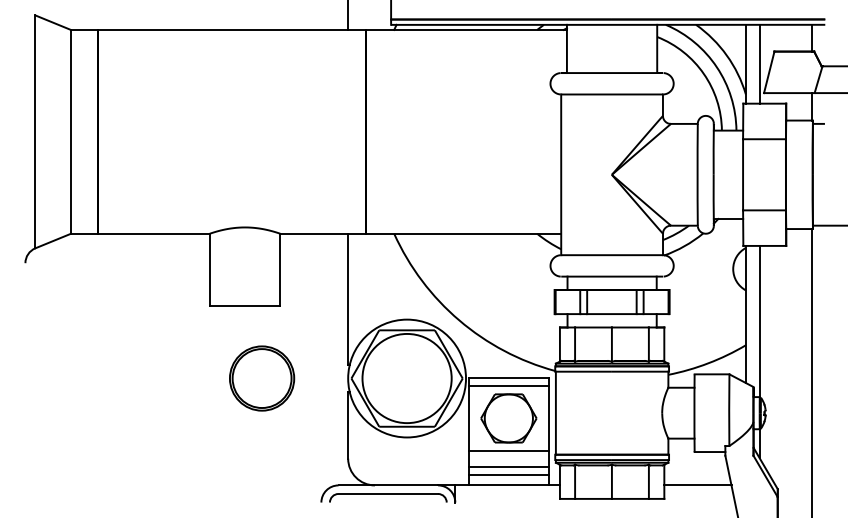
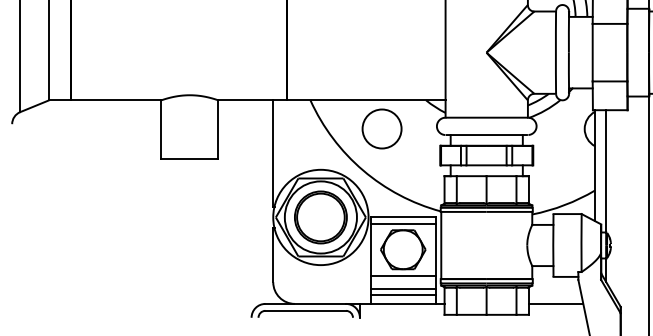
circle: (482, 269) -> (381, 129), added
part: (262, 378) -> (321, 217), moved

